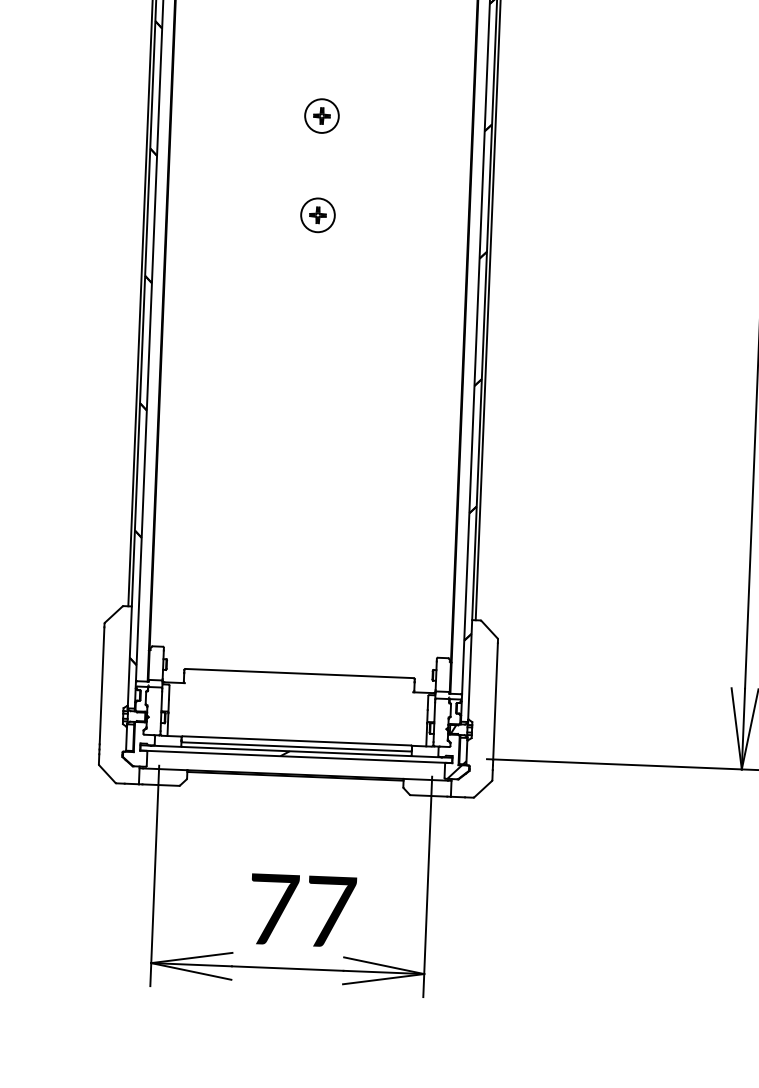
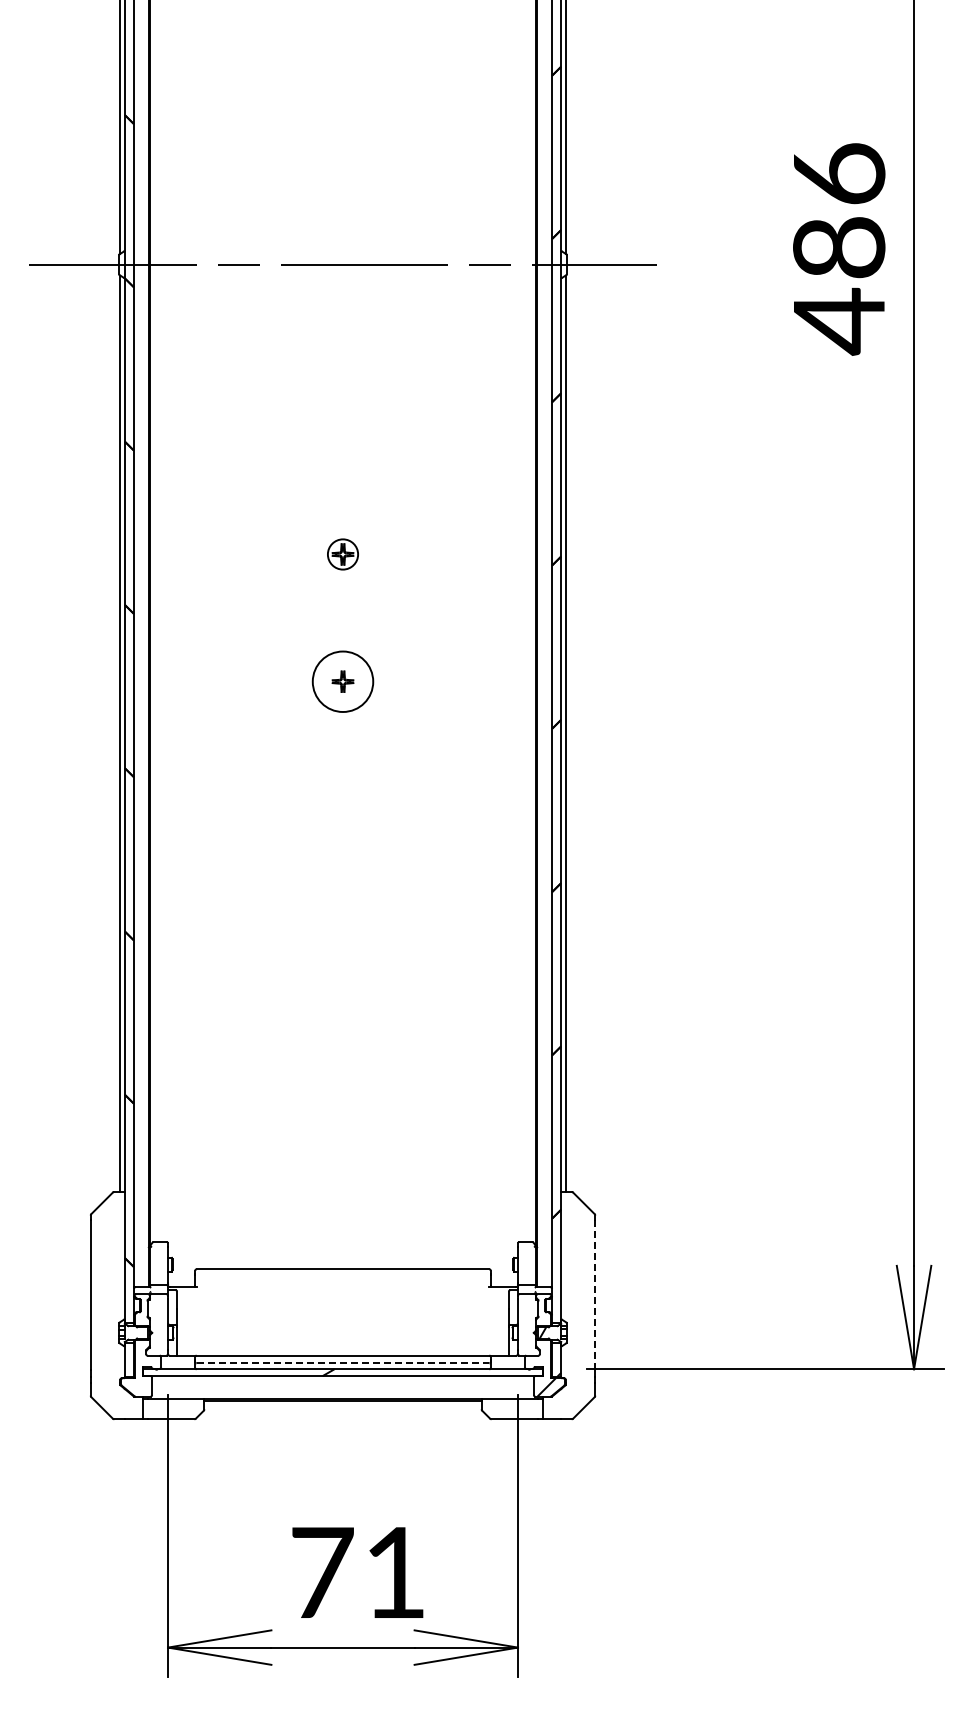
circle: (321, 116) -> (342, 554), size x0.7
circle: (317, 215) -> (342, 681), size x1.4
line: (495, 701) -> (595, 1294), solid -> dashed
line: (297, 747) -> (343, 1363), solid -> dashed
text: (331, 911) -> (396, 1572), 77 -> 71

